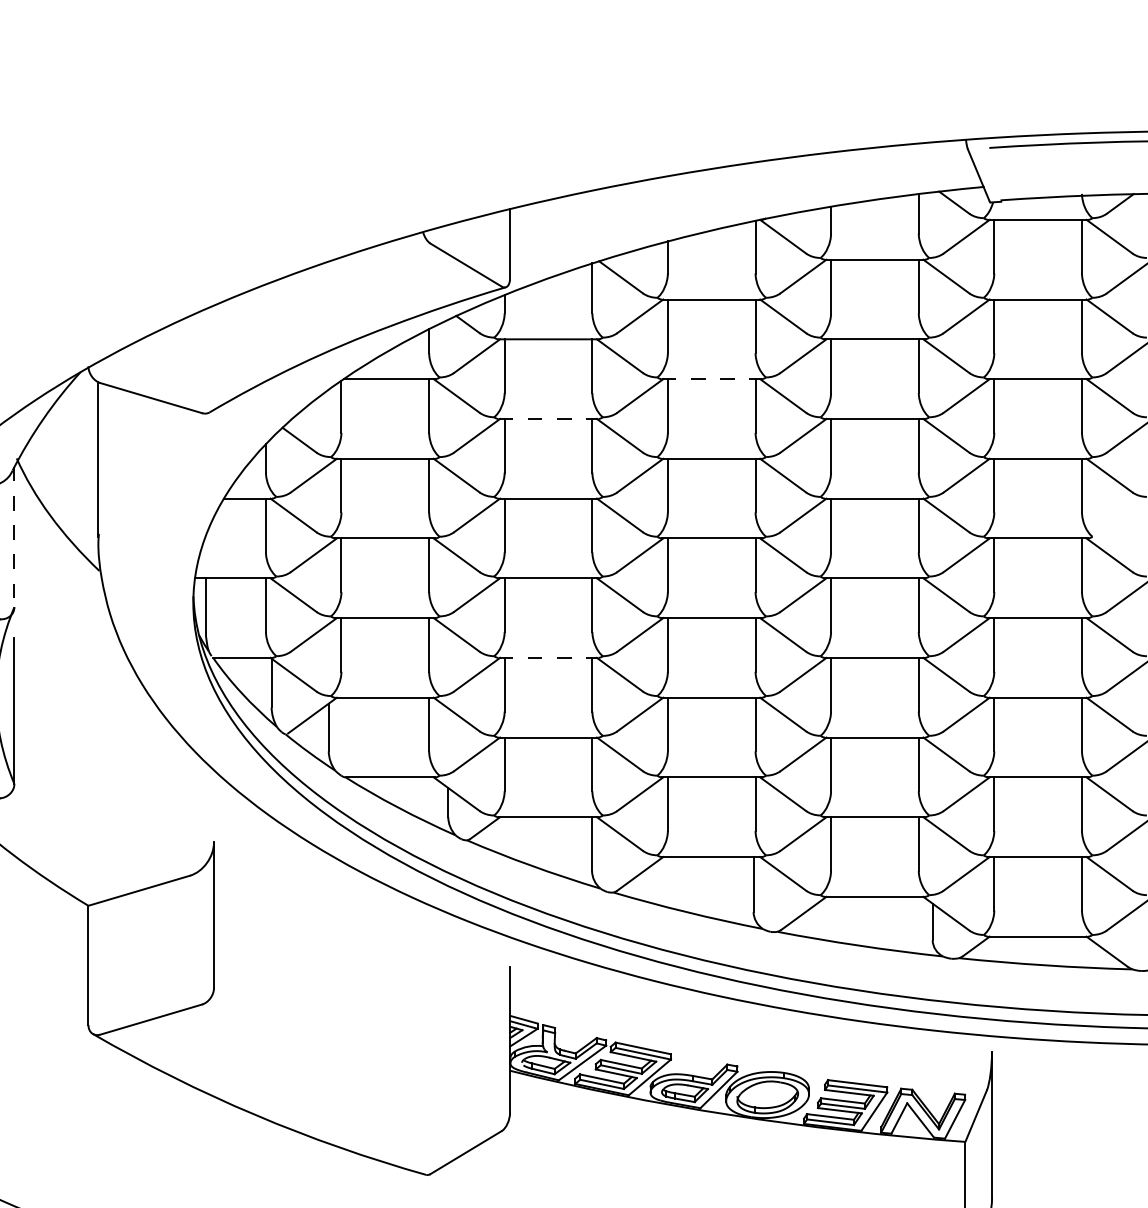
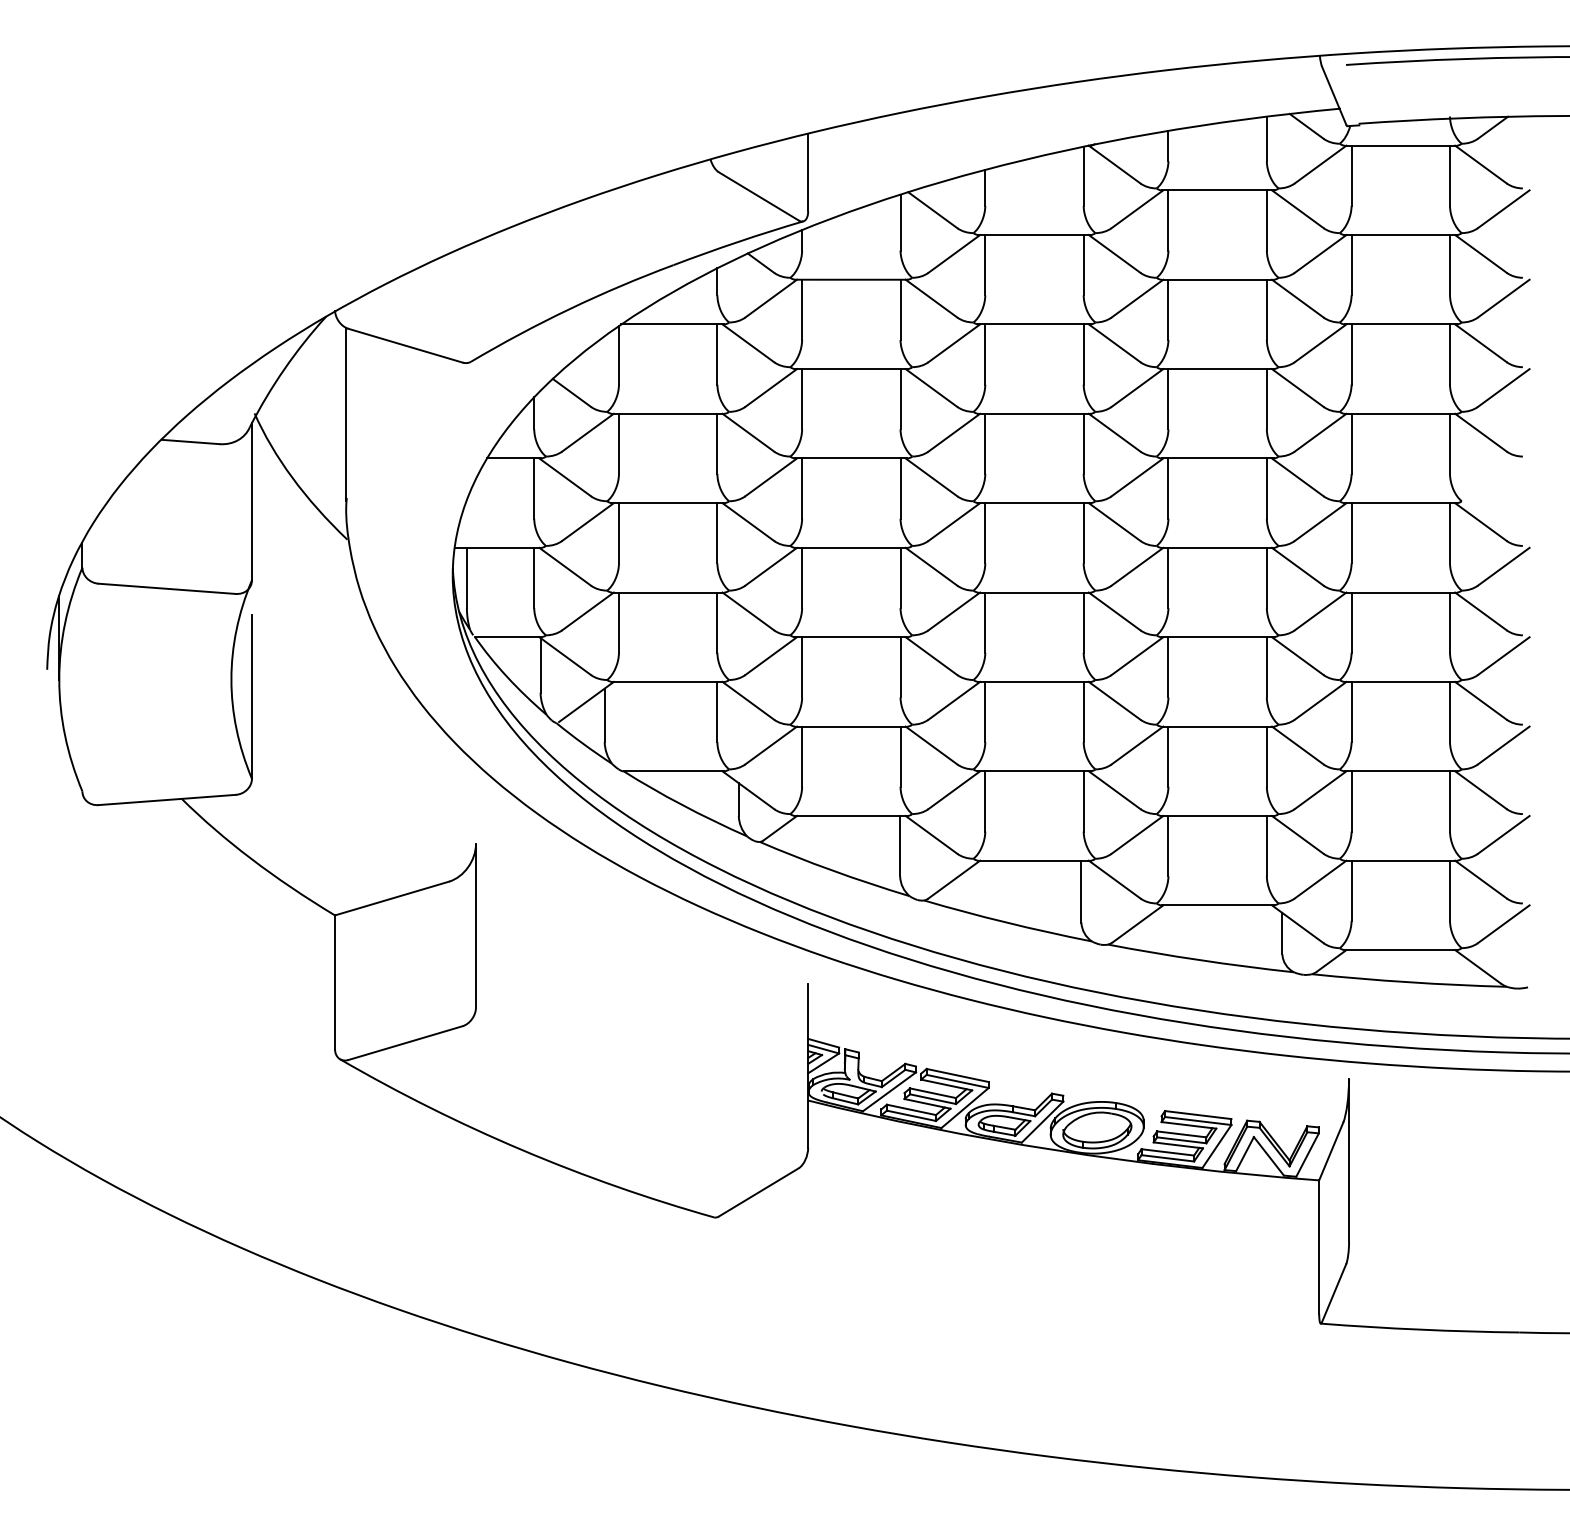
line: (711, 379) -> (1034, 324), dashed -> solid
line: (548, 419) -> (851, 369), dashed -> solid
line: (14, 536) -> (251, 501), dashed -> solid
line: (548, 658) -> (851, 637), dashed -> solid

